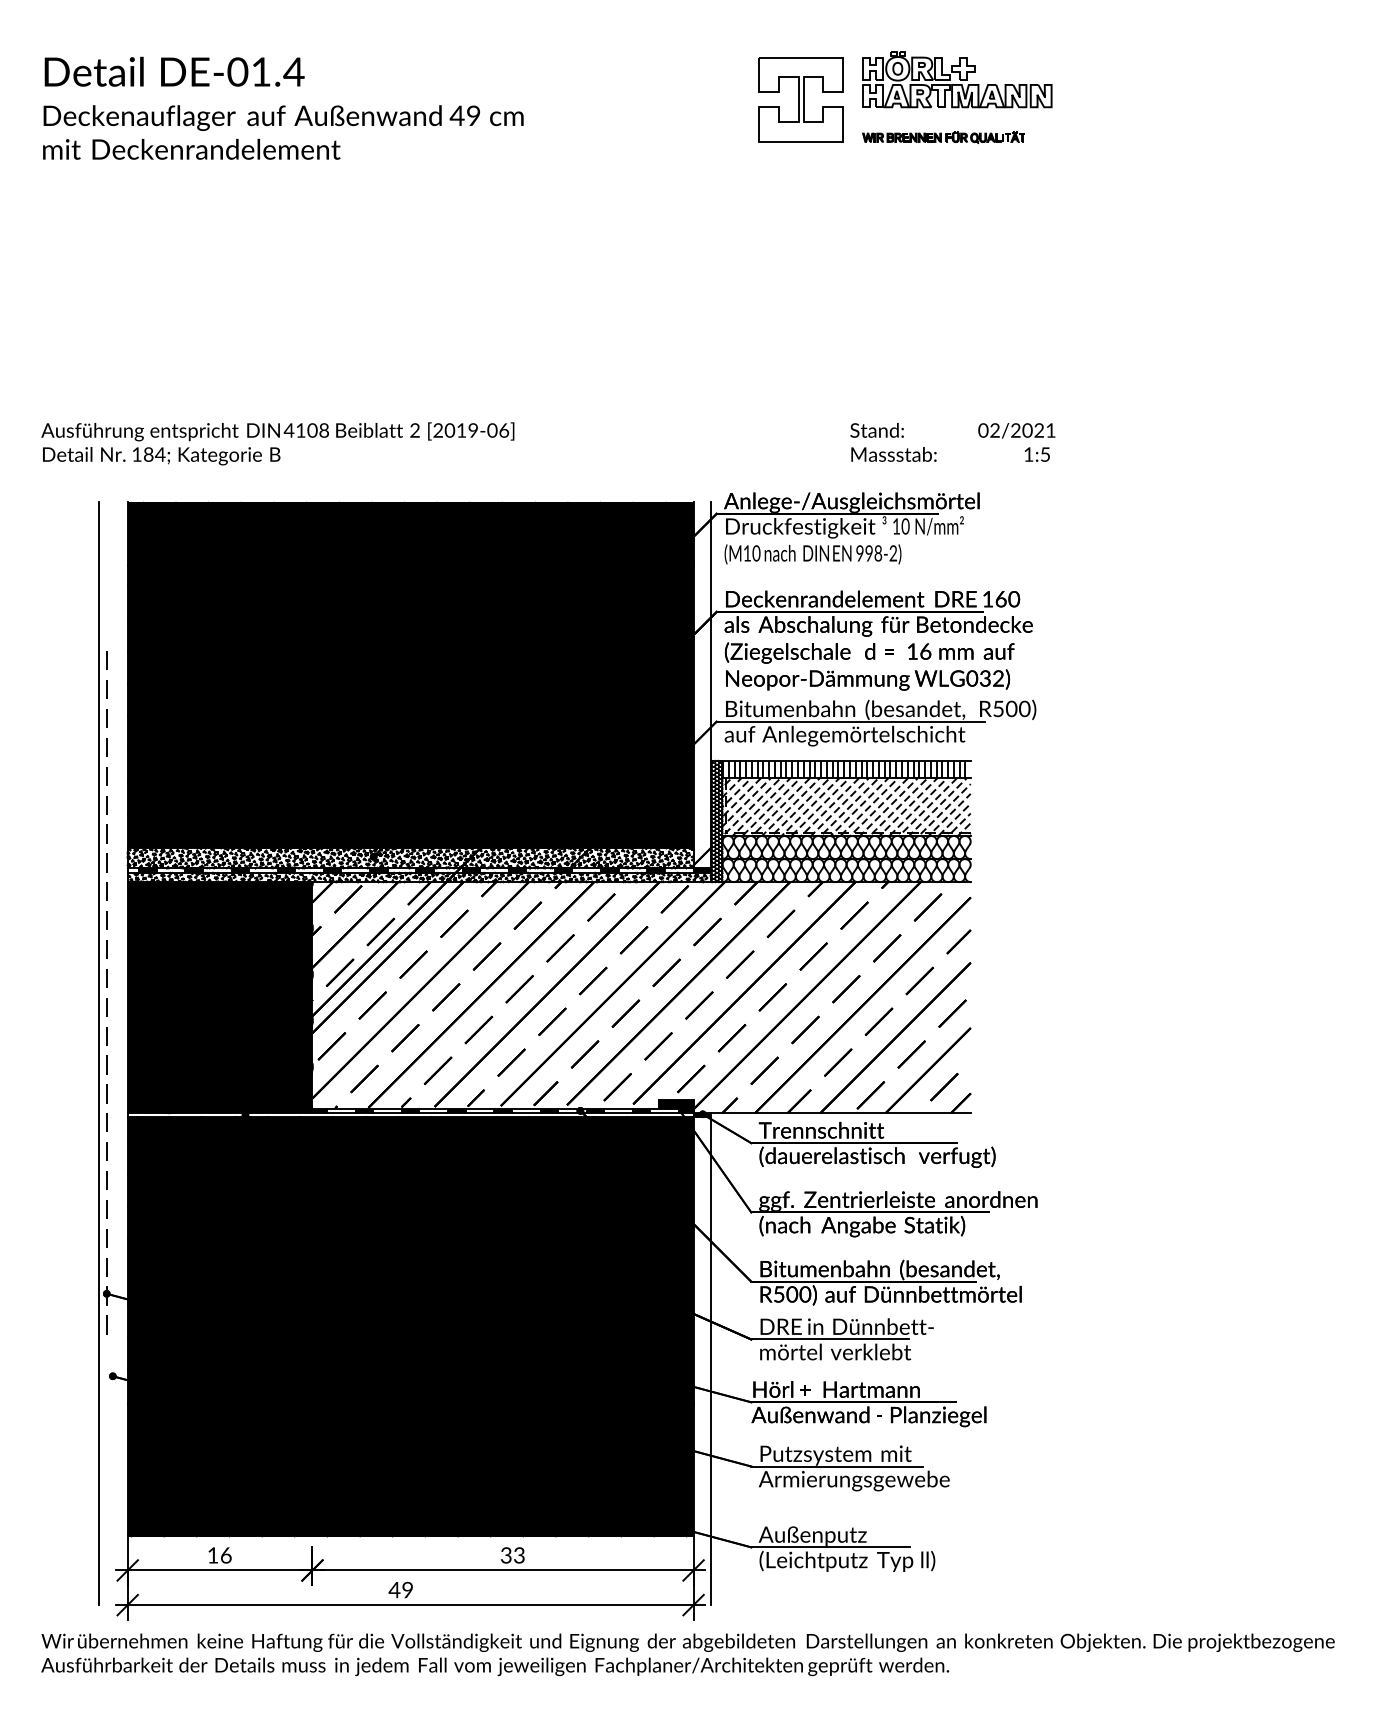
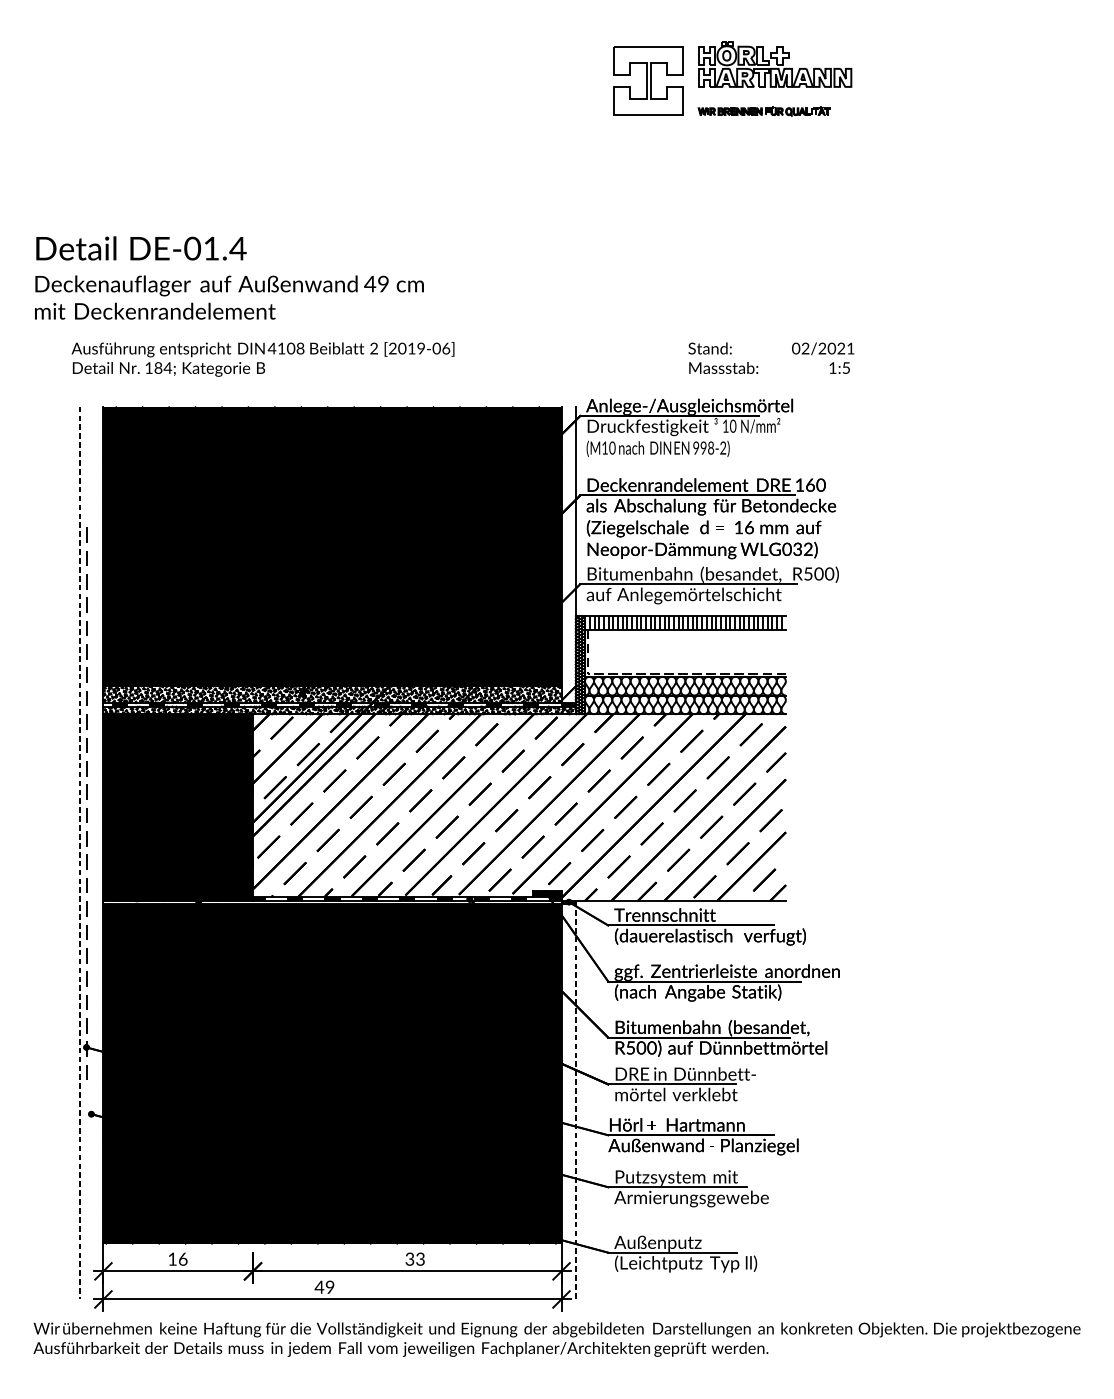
text: (283, 107) -> (229, 277), moved
text: (277, 443) -> (262, 359), moved
hatch: (846, 806) -> (685, 652), removed
line: (98, 1054) -> (79, 853), solid -> dashed
line: (710, 1359) -> (575, 1100), solid -> dashed

